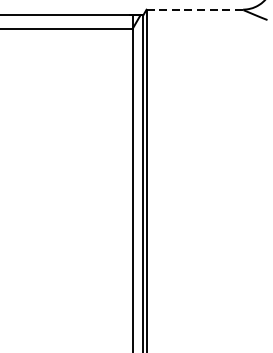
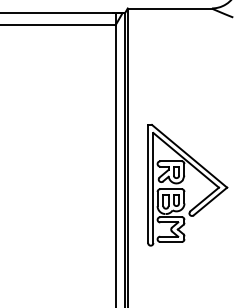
line: (195, 9) -> (170, 8), dashed -> solid
part: (215, 212) -> (187, 185), added

